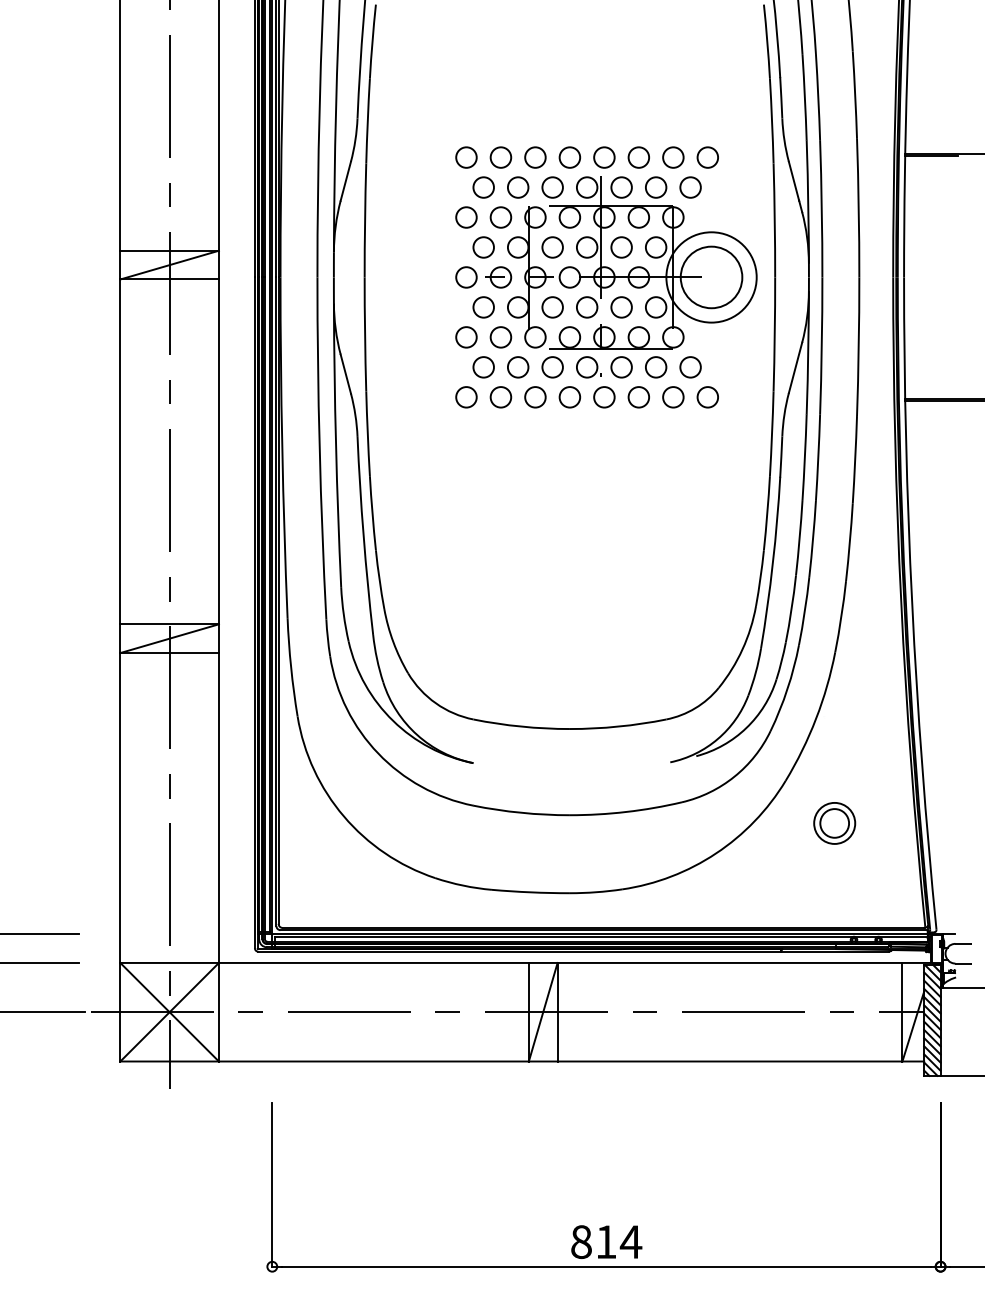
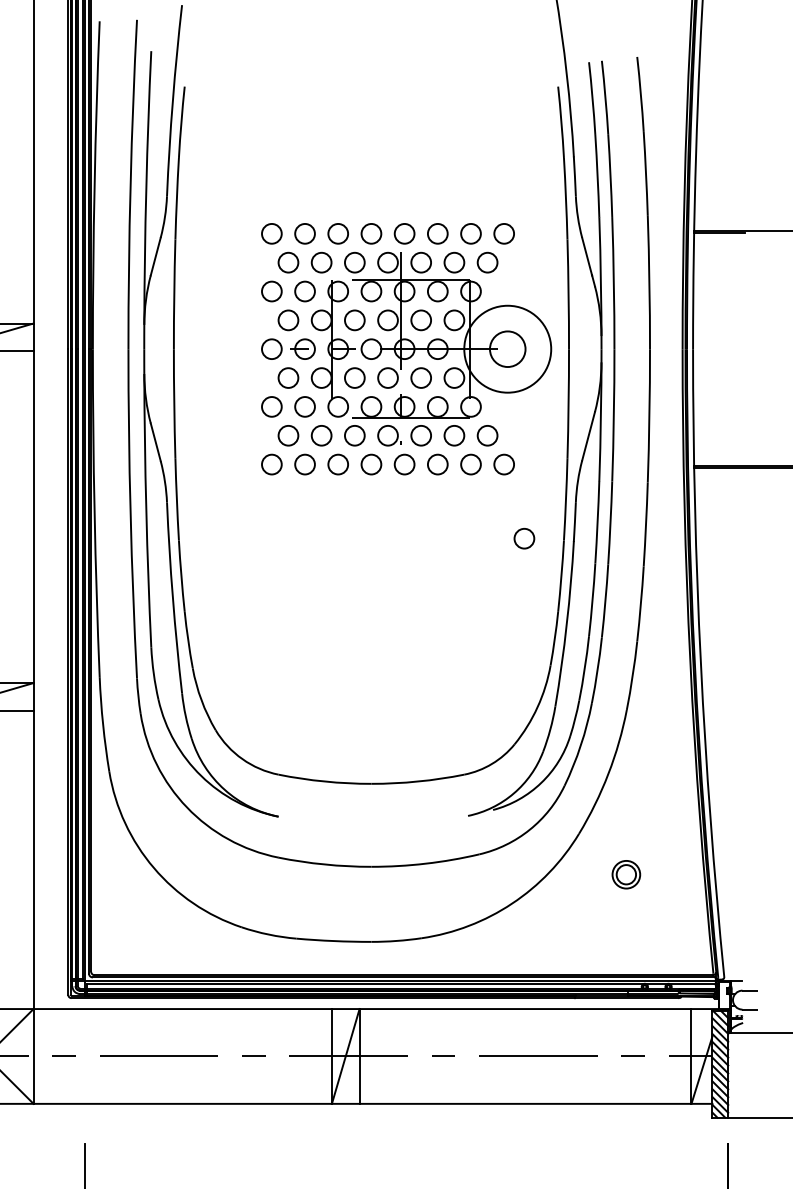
circle: (711, 277) -> (507, 349), size x0.6
circle: (728, 474) -> (524, 538), added
part: (834, 823) -> (626, 874), size x0.7

